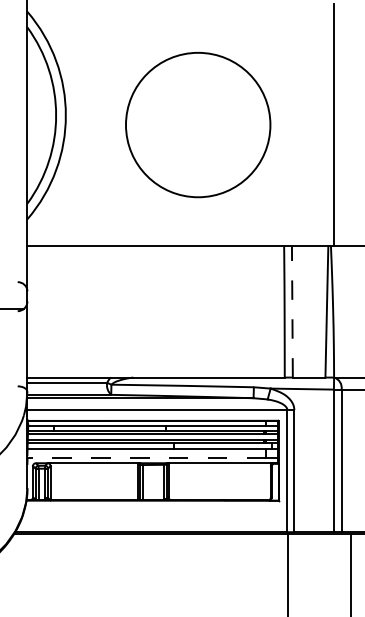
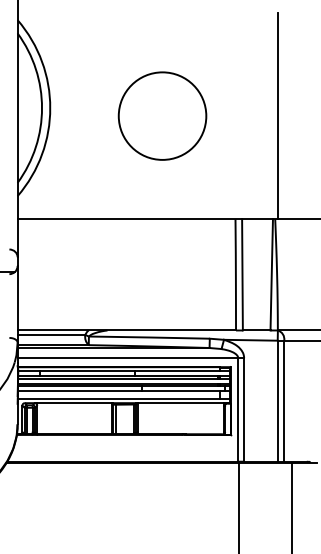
circle: (198, 124) -> (162, 115), size x0.71
line: (292, 311) -> (242, 274), dashed -> solid
line: (146, 457) -> (118, 398), dashed -> solid

